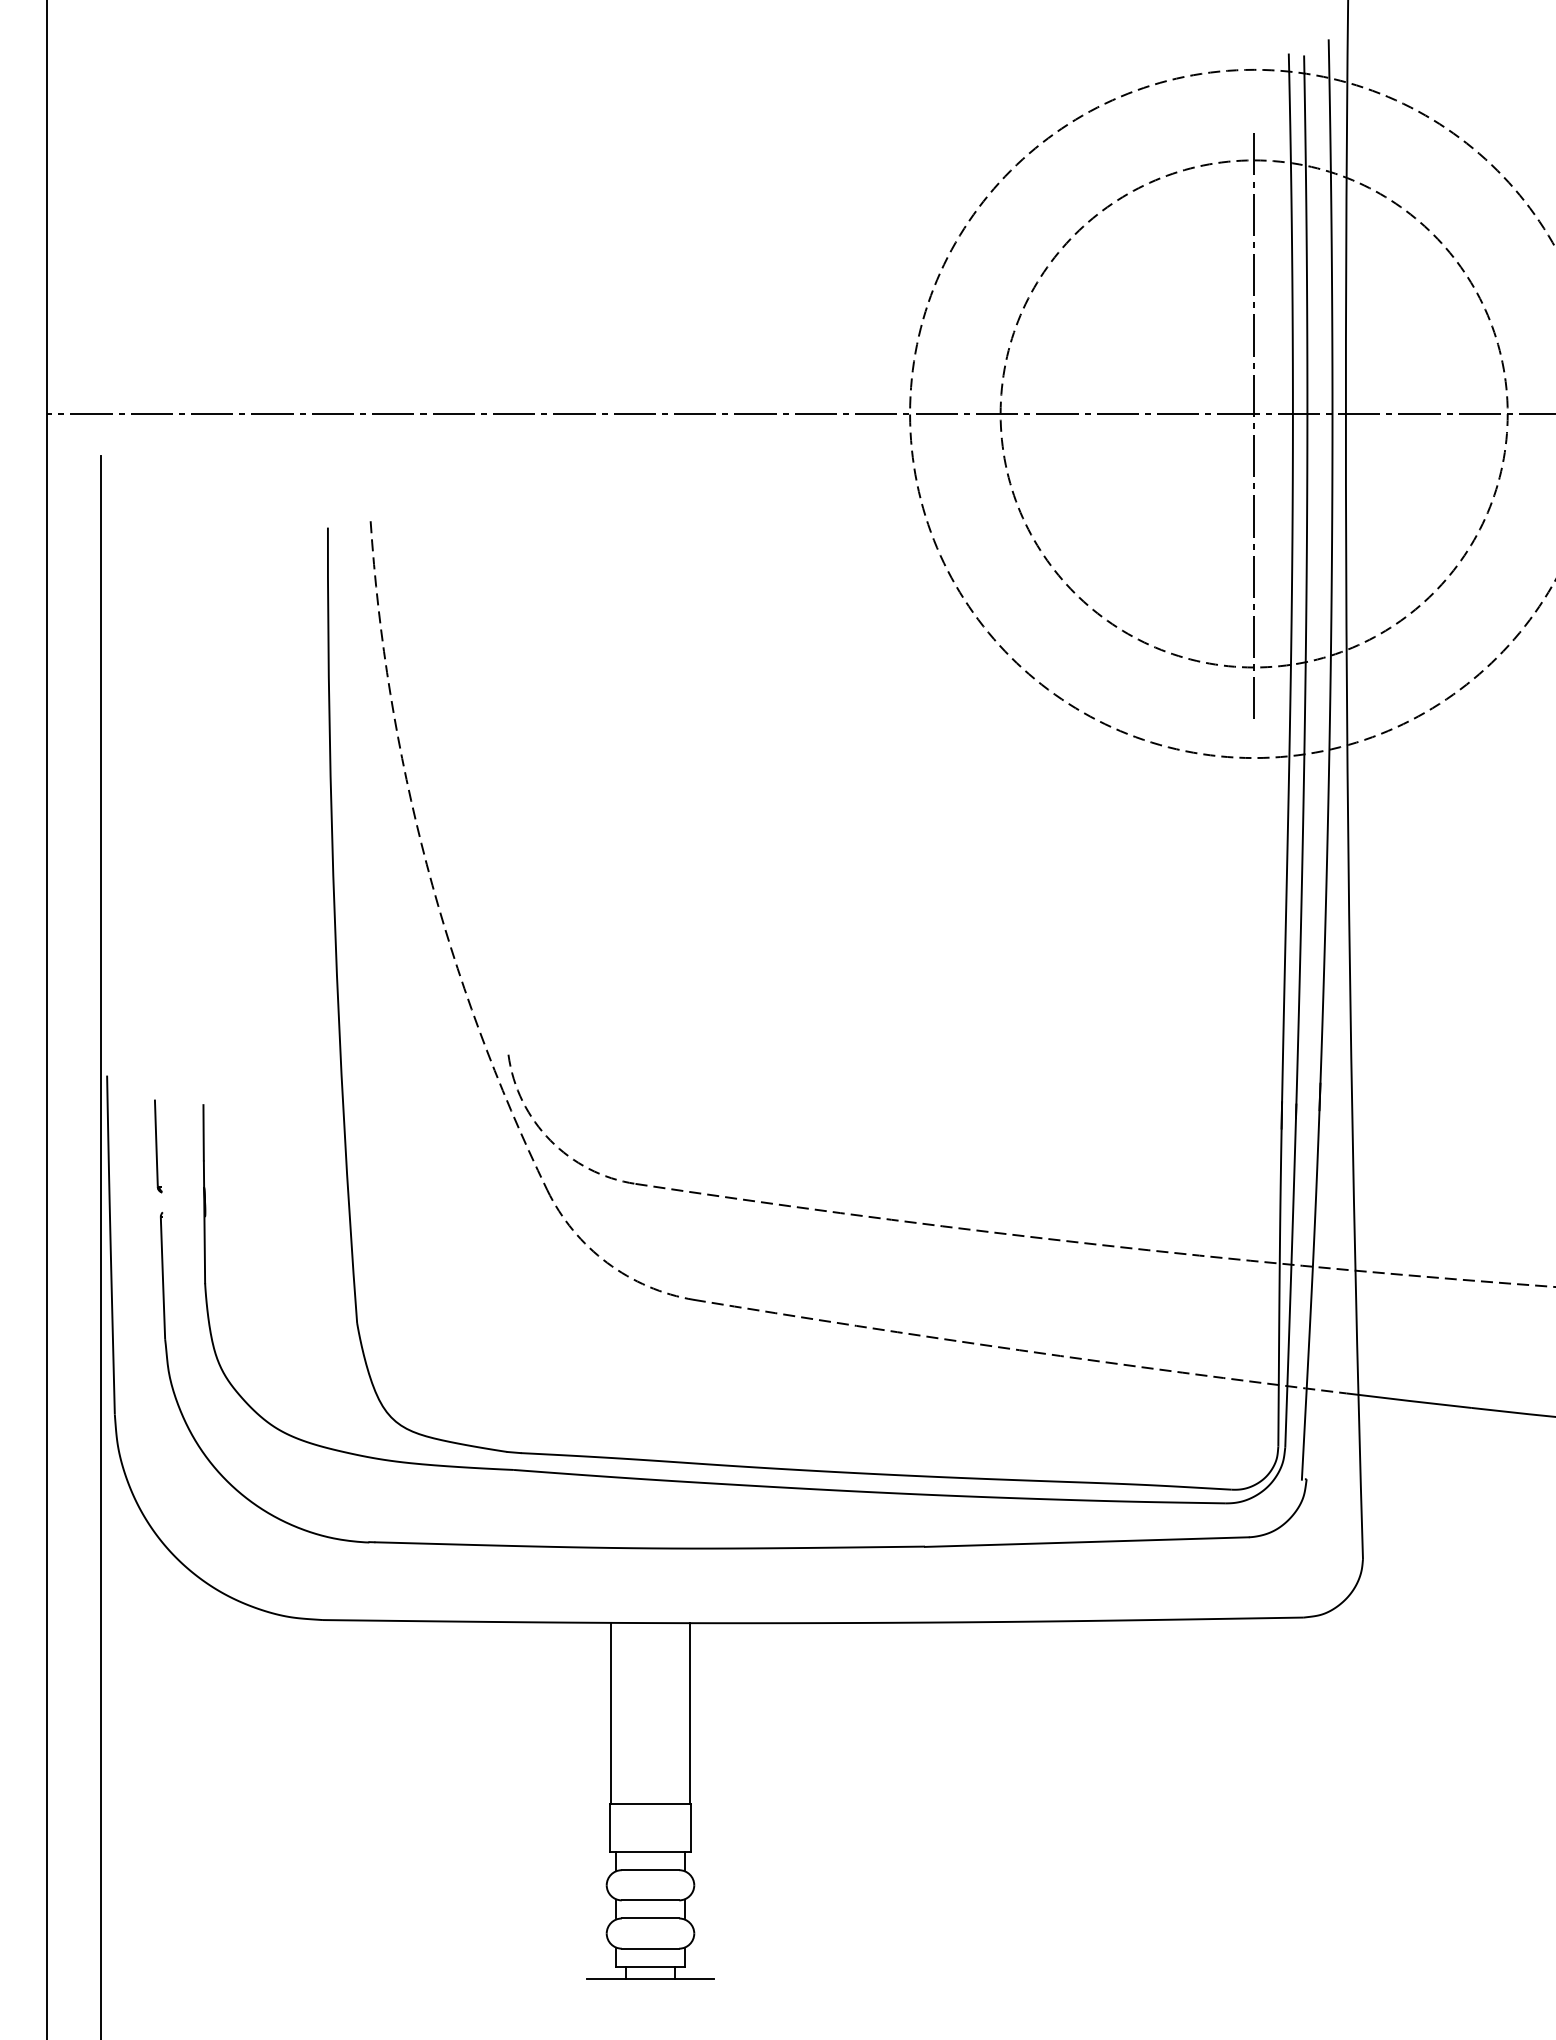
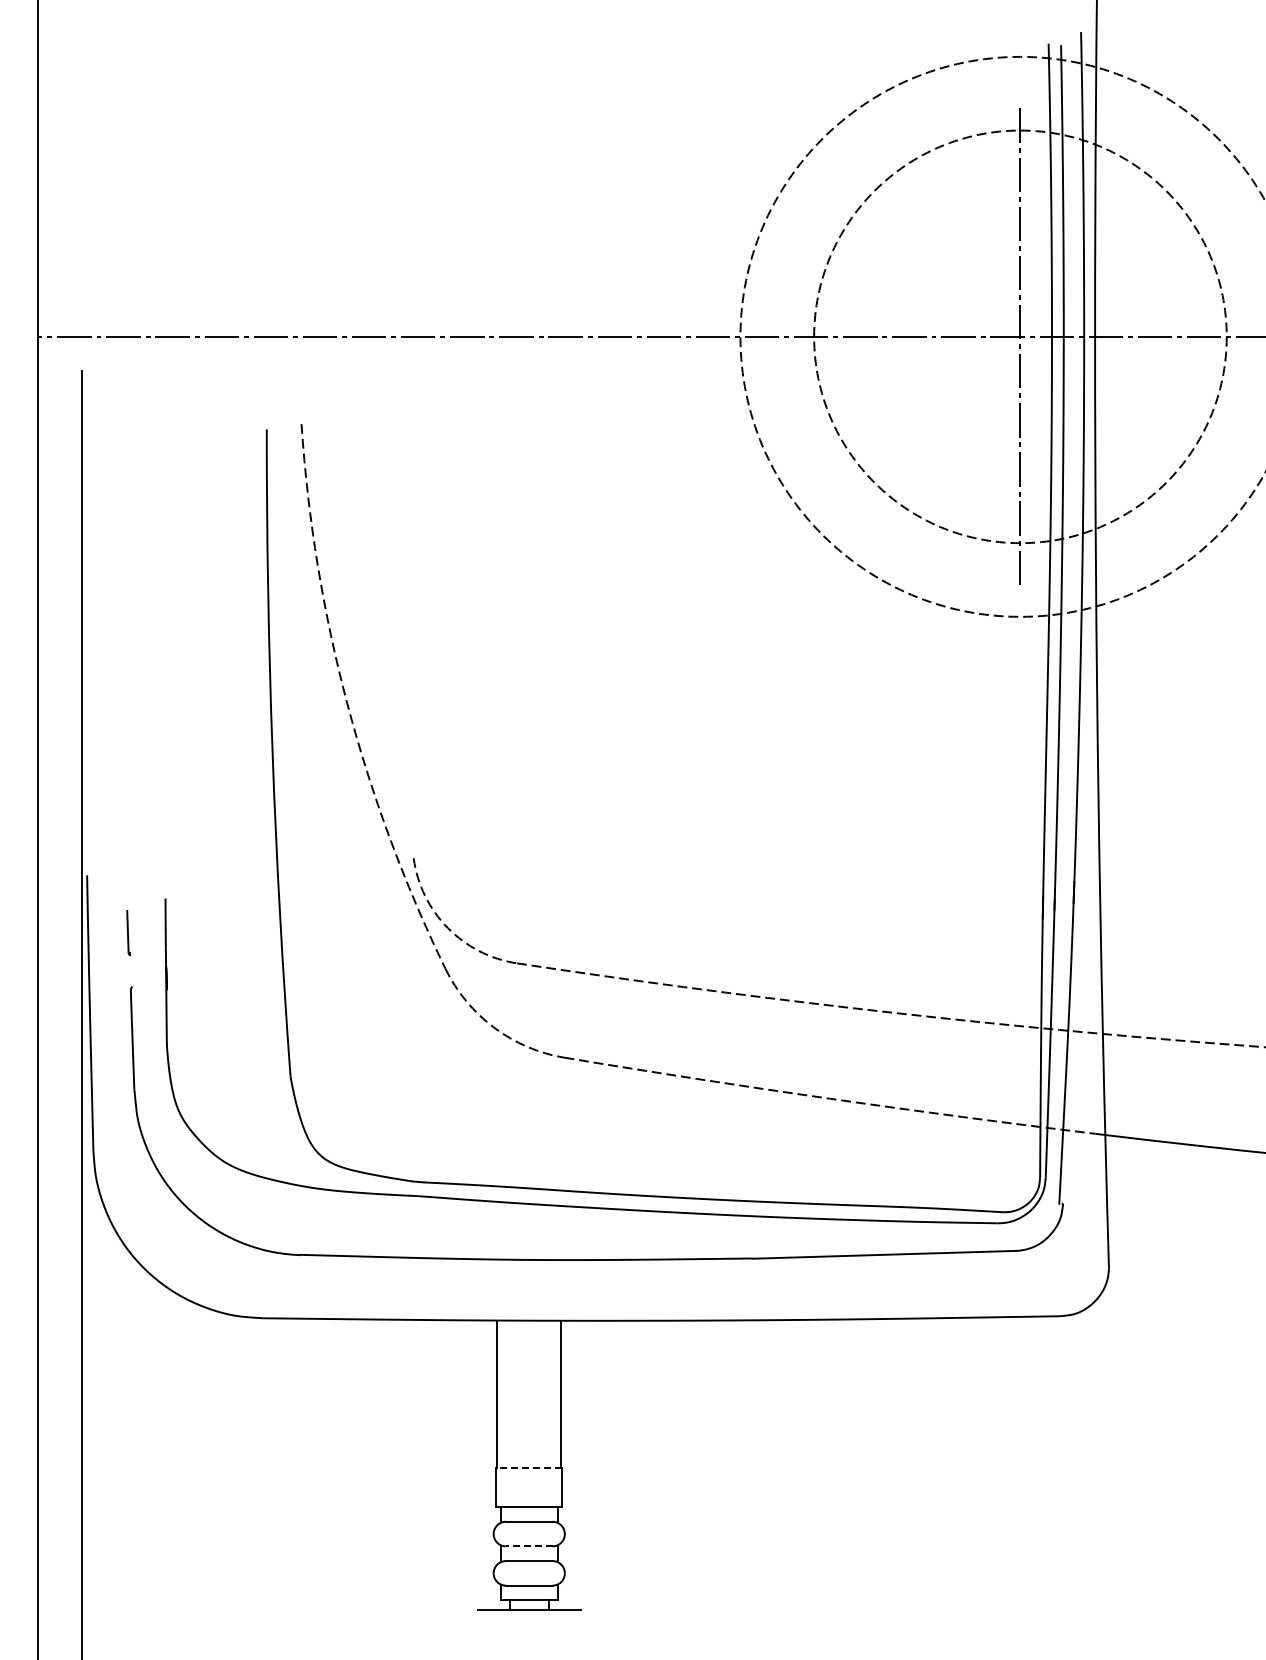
part: (157, 1145) -> (128, 932), size x0.6
line: (649, 1803) -> (528, 1467), solid -> dashed
line: (649, 1900) -> (528, 1546), solid -> dashed

